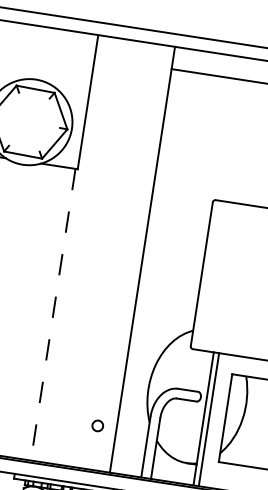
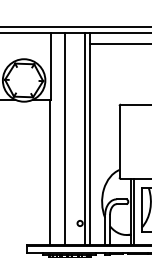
line: (94, 251) -> (65, 138), added
line: (134, 257) -> (85, 138), added
line: (54, 314) -> (50, 172), dashed -> solid

